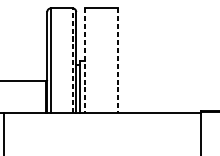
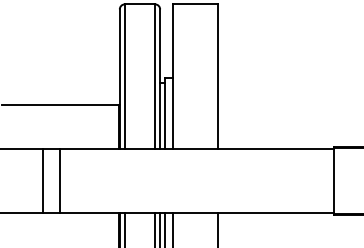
line: (72, 60) -> (155, 76), dashed -> solid
line: (85, 60) -> (172, 76), dashed -> solid
line: (118, 60) -> (218, 76), dashed -> solid

